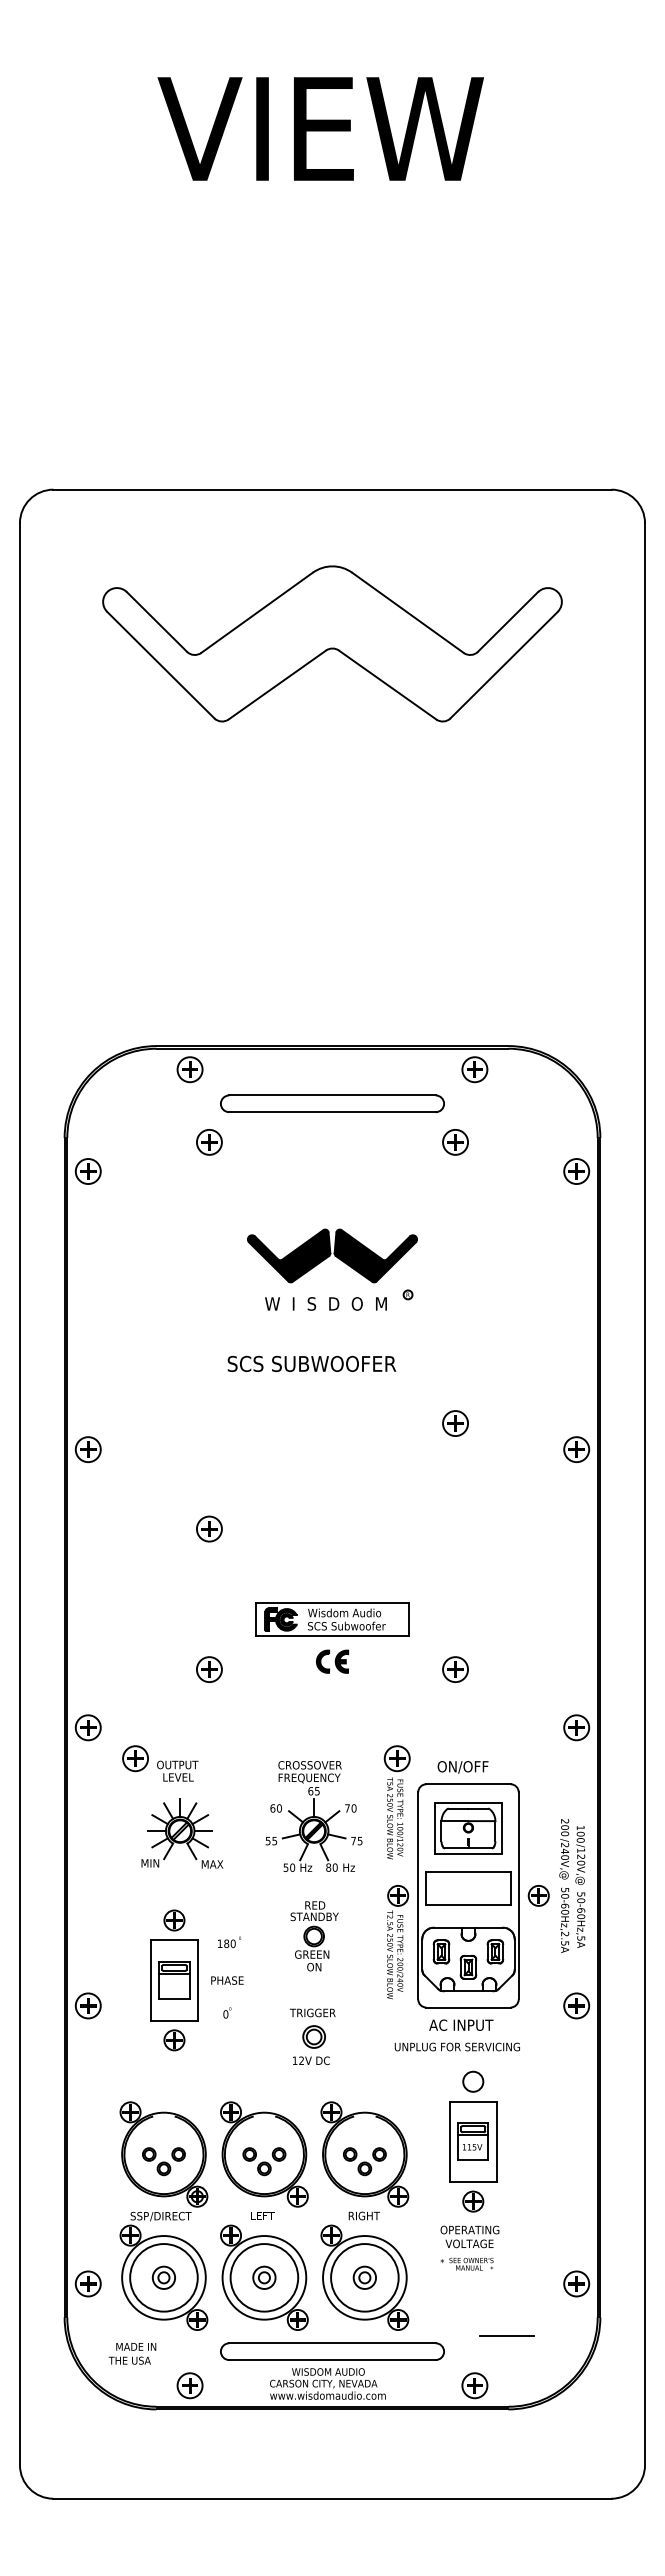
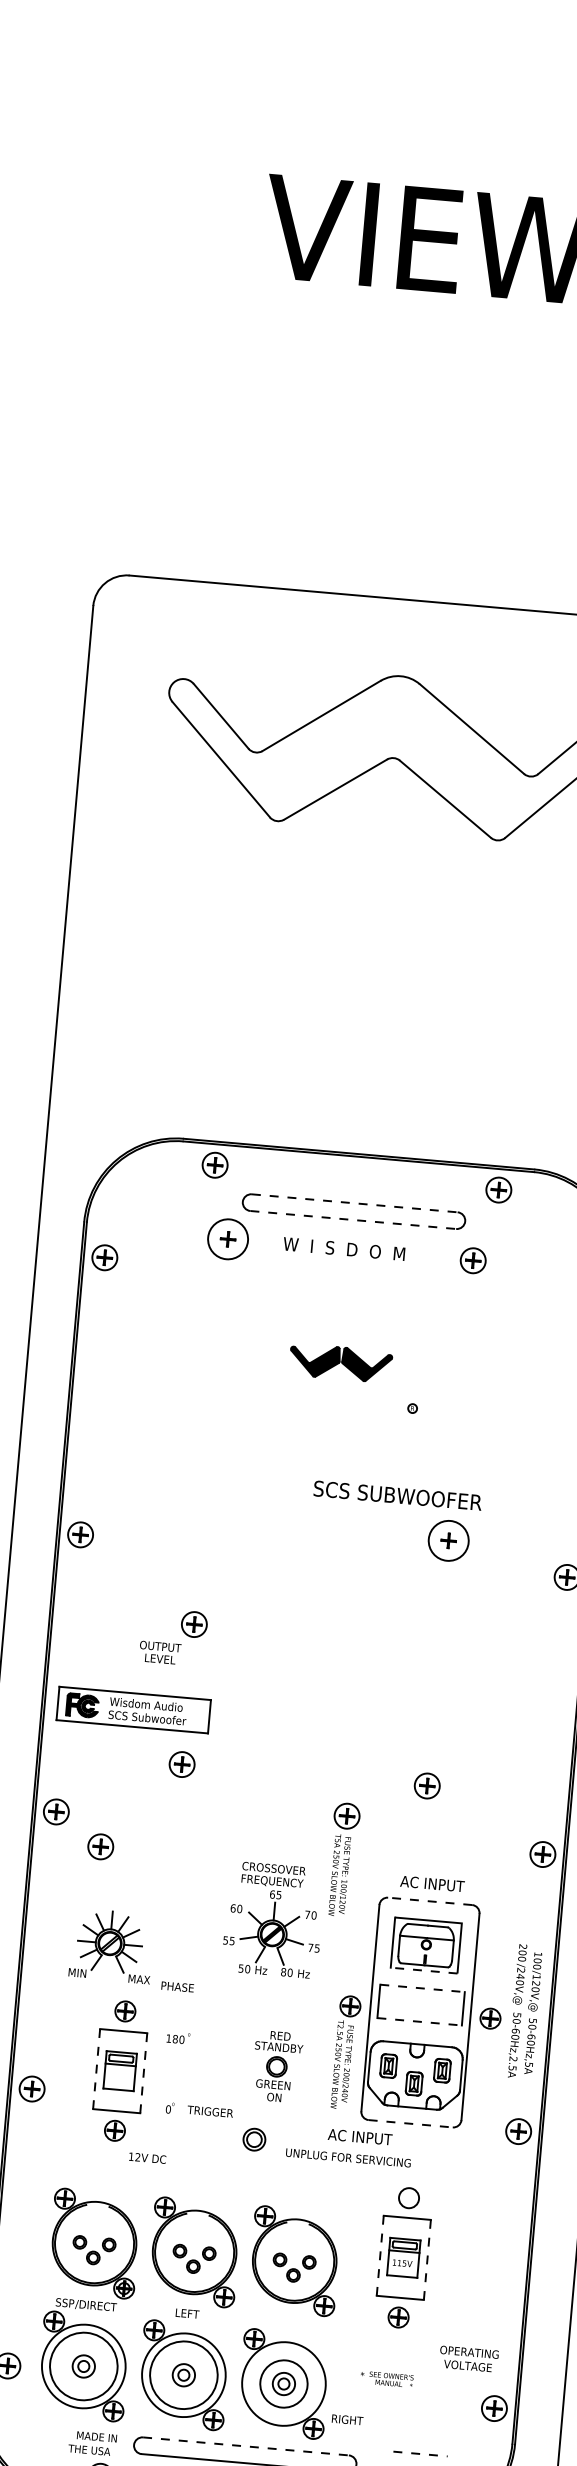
line: (333, 1095) -> (355, 1203), solid -> dashed
line: (333, 1112) -> (354, 1220), solid -> dashed
circle: (208, 1141) -> (227, 1238), size x1.6
part: (332, 1255) -> (340, 1362), size x0.6
text: (325, 1303) -> (343, 1248), moved
text: (311, 1363) -> (397, 1495), moved
circle: (455, 1423) -> (448, 1540), size x1.6
part: (332, 1619) -> (133, 1710), moved
part: (332, 1661) -> (305, 1767), removed
text: (469, 1767) -> (432, 1884), ON/OFF -> AC INPUT
text: (177, 1770) -> (159, 1652), moved
line: (467, 1784) -> (429, 1901), solid -> dashed
part: (396, 1802) -> (342, 1859), moved
part: (182, 1833) -> (112, 1946), moved
line: (467, 1853) -> (423, 1970), solid -> dashed
line: (468, 1871) -> (422, 1988), solid -> dashed
line: (468, 1905) -> (419, 2022), solid -> dashed
part: (314, 1936) -> (277, 2066), moved
line: (198, 1979) -> (144, 2072), solid -> dashed
line: (150, 1980) -> (96, 2069), solid -> dashed
text: (227, 1980) -> (177, 1986), moved
line: (468, 2007) -> (410, 2123), solid -> dashed
text: (312, 2012) -> (210, 2111), moved
text: (461, 2024) -> (360, 2136), moved
text: (456, 2046) -> (347, 2157), moved
text: (311, 2060) -> (147, 2157), moved
line: (496, 2141) -> (426, 2259), solid -> dashed
line: (449, 2142) -> (380, 2256), solid -> dashed
text: (363, 2215) -> (346, 2419), moved
text: (469, 2236) -> (468, 2358), moved
circle: (364, 2277) -> (283, 2383), size x0.7
line: (507, 2335) -> (421, 2453), solid -> dashed
line: (333, 2343) -> (246, 2446), solid -> dashed
text: (132, 2353) -> (92, 2443), moved

